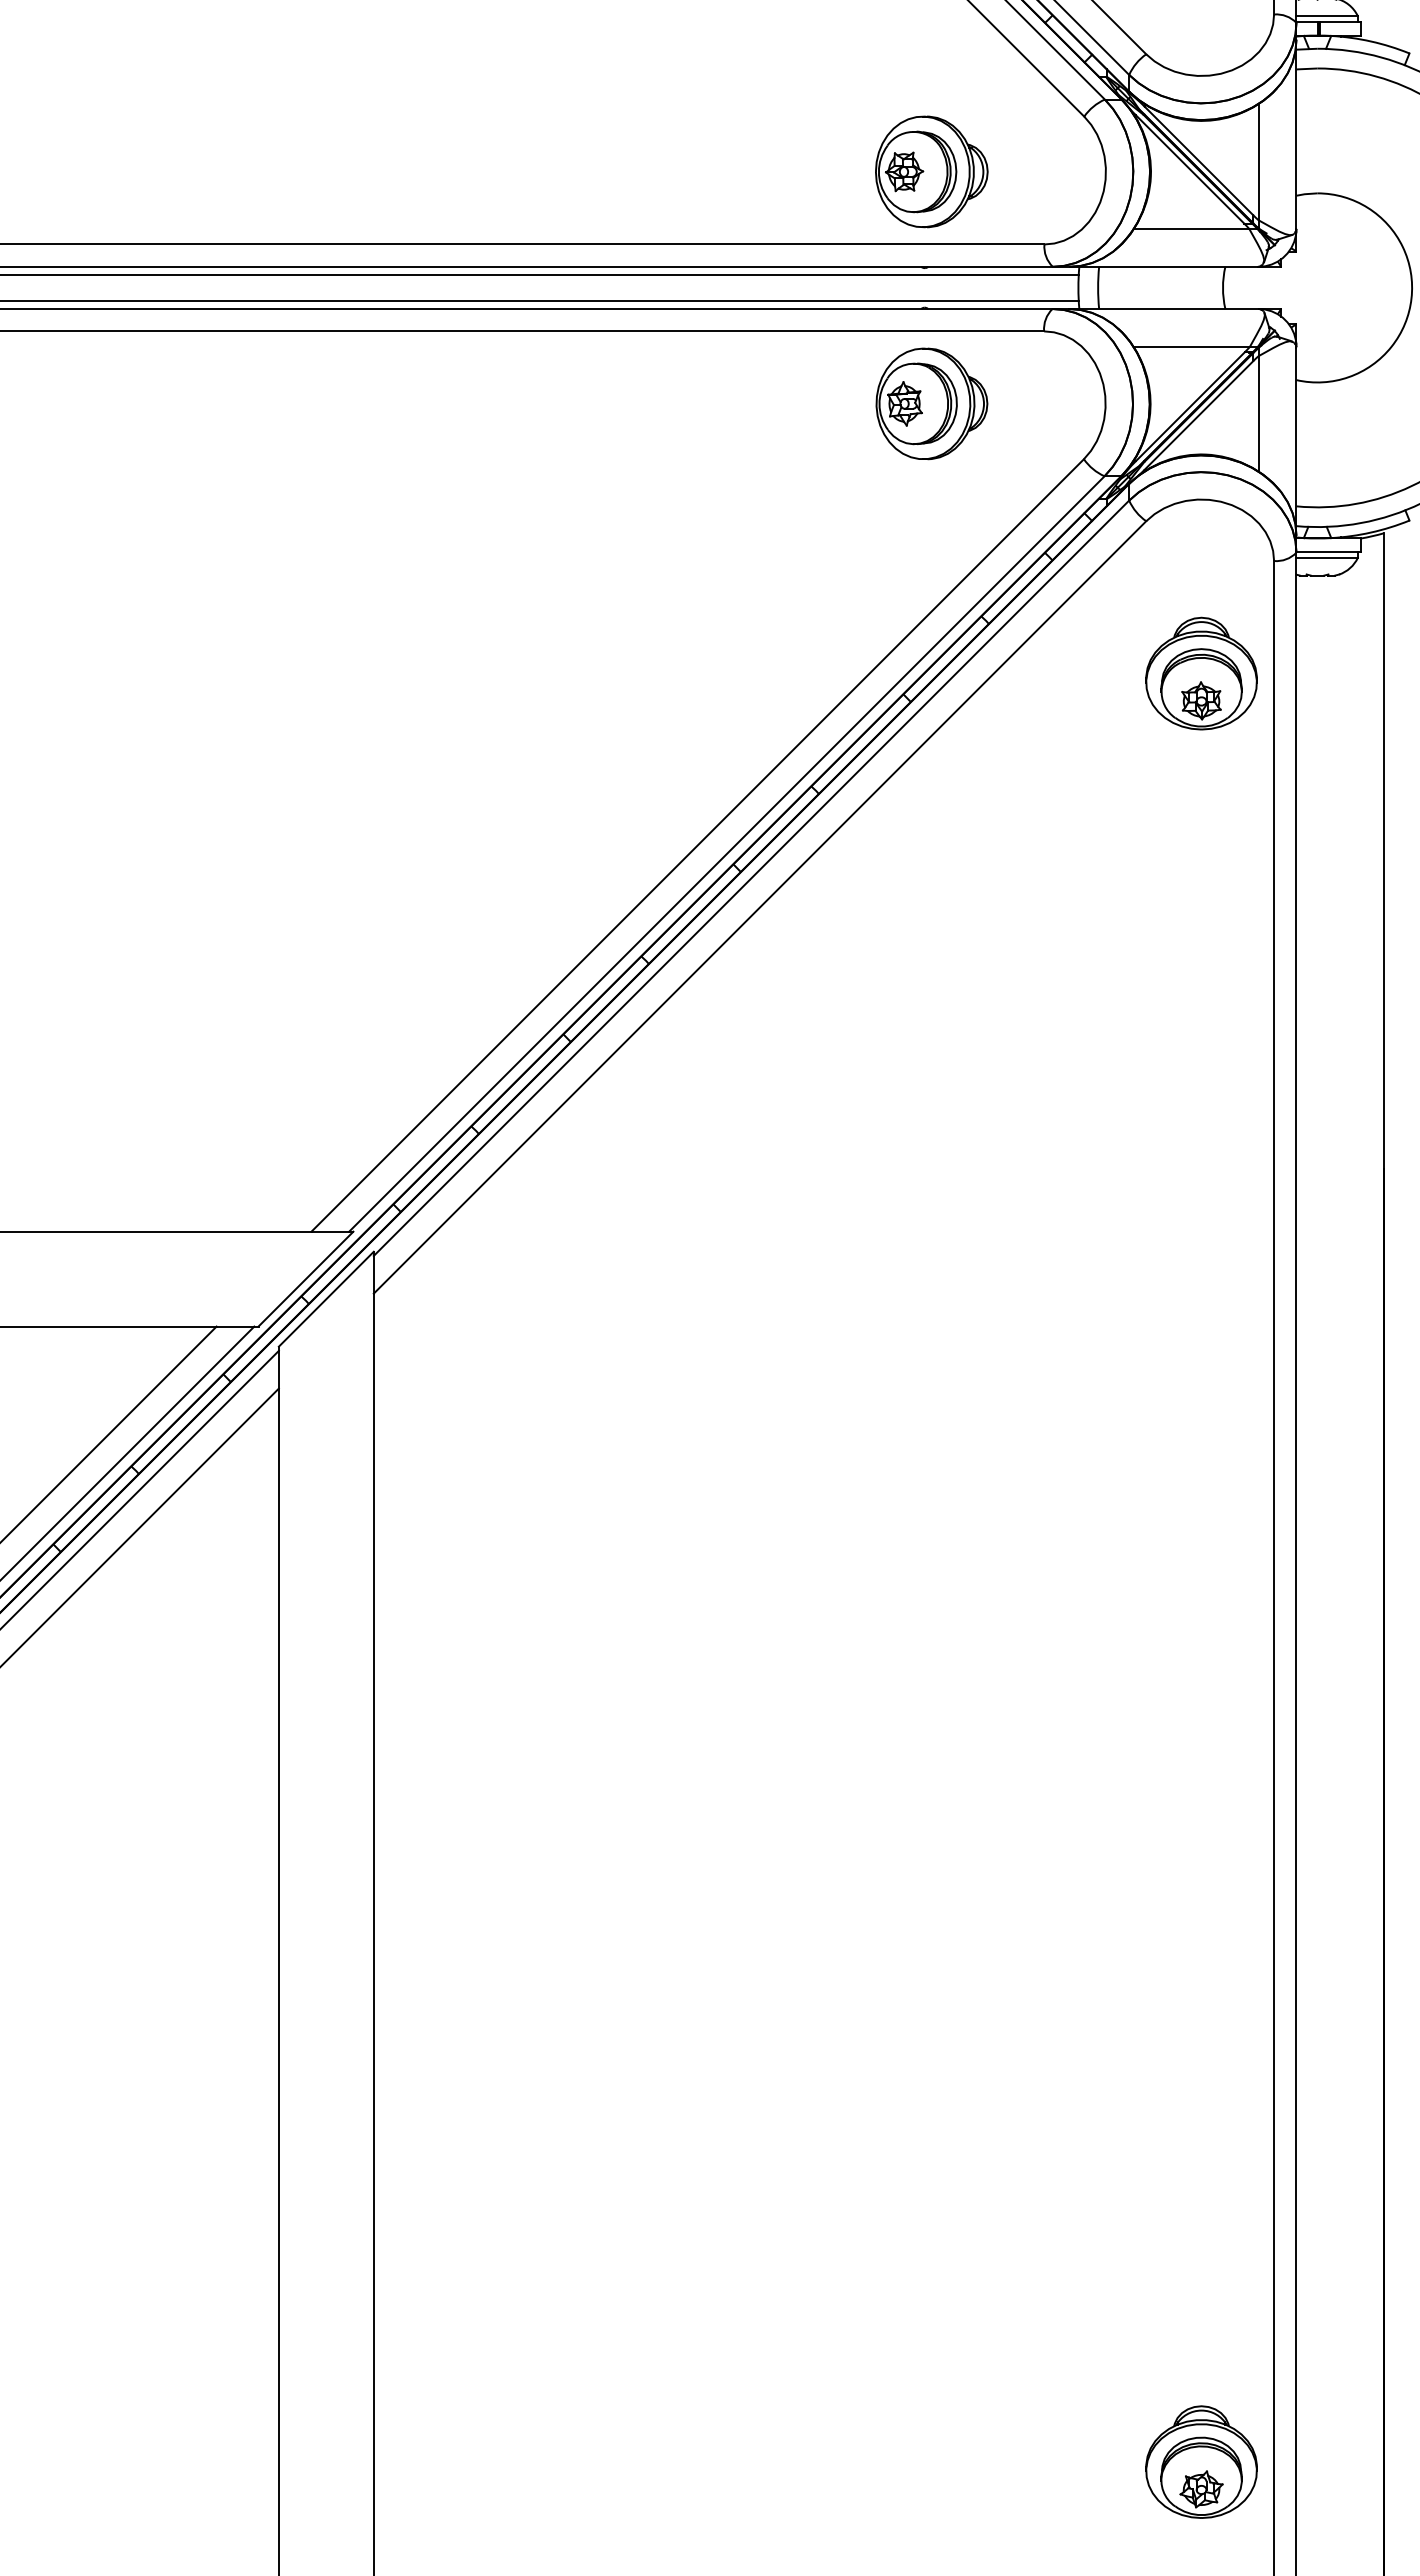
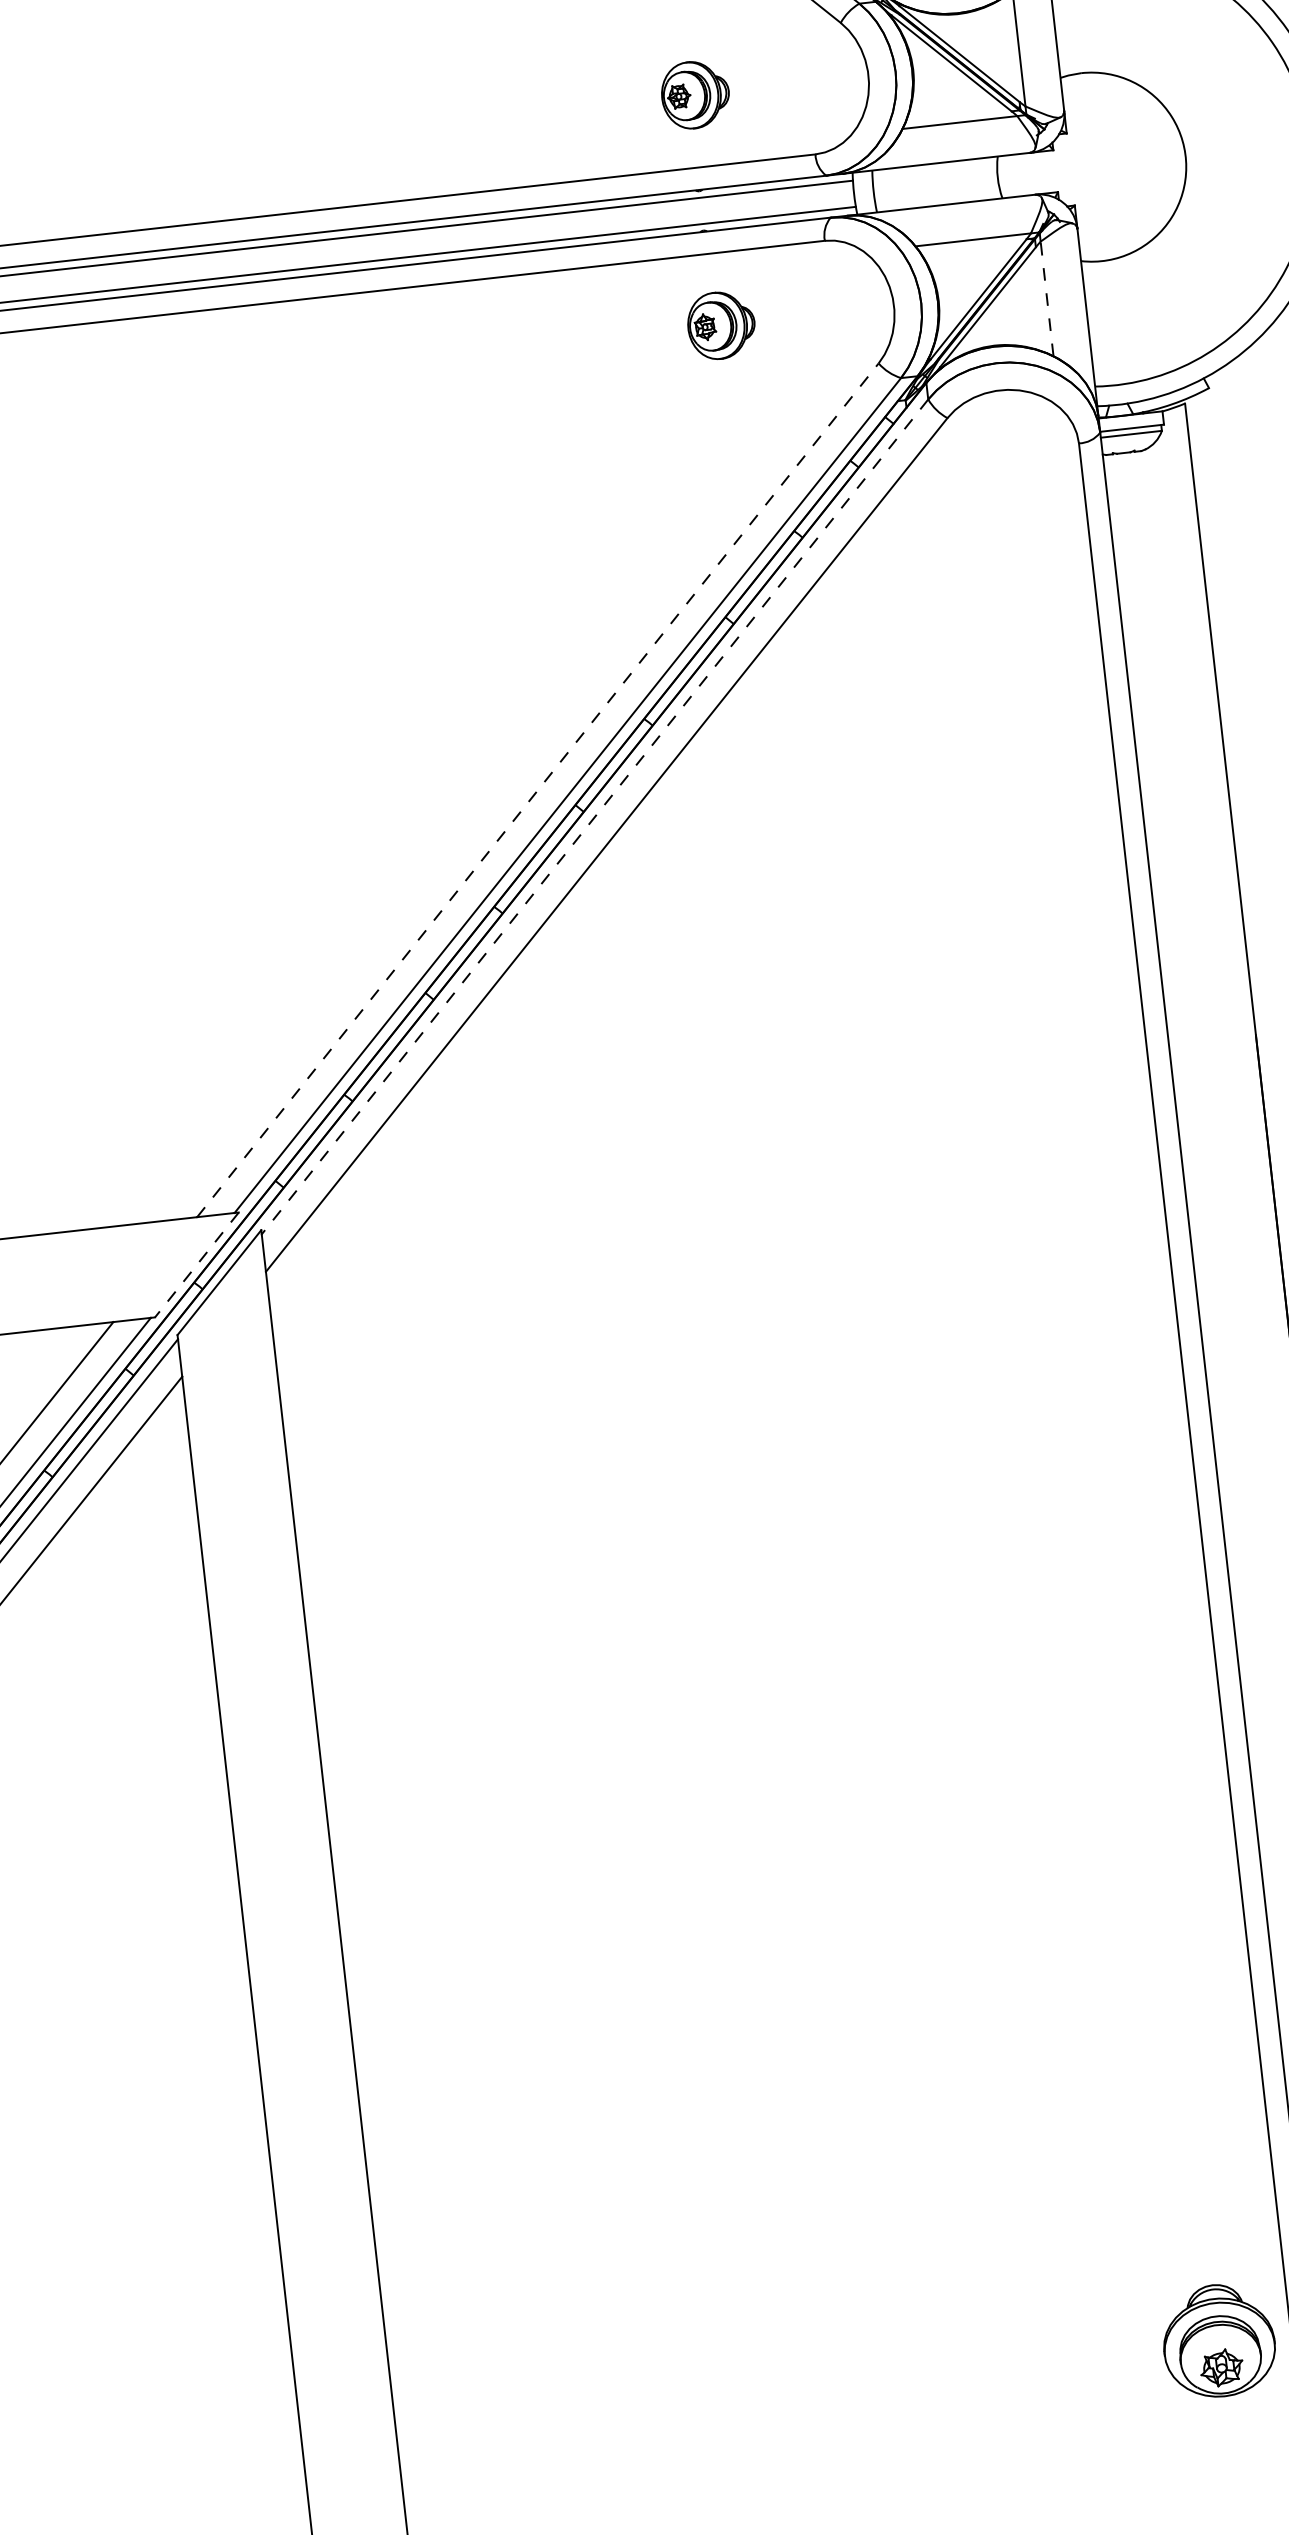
part: (931, 171) -> (695, 94), size x0.6
part: (931, 403) -> (720, 325), size x0.6
line: (1258, 413) -> (1047, 298), solid -> dashed
part: (1201, 673) -> (1019, 563), removed
line: (698, 845) -> (538, 790), solid -> dashed
line: (751, 878) -> (595, 817), solid -> dashed
line: (305, 1279) -> (196, 1265), solid -> dashed

